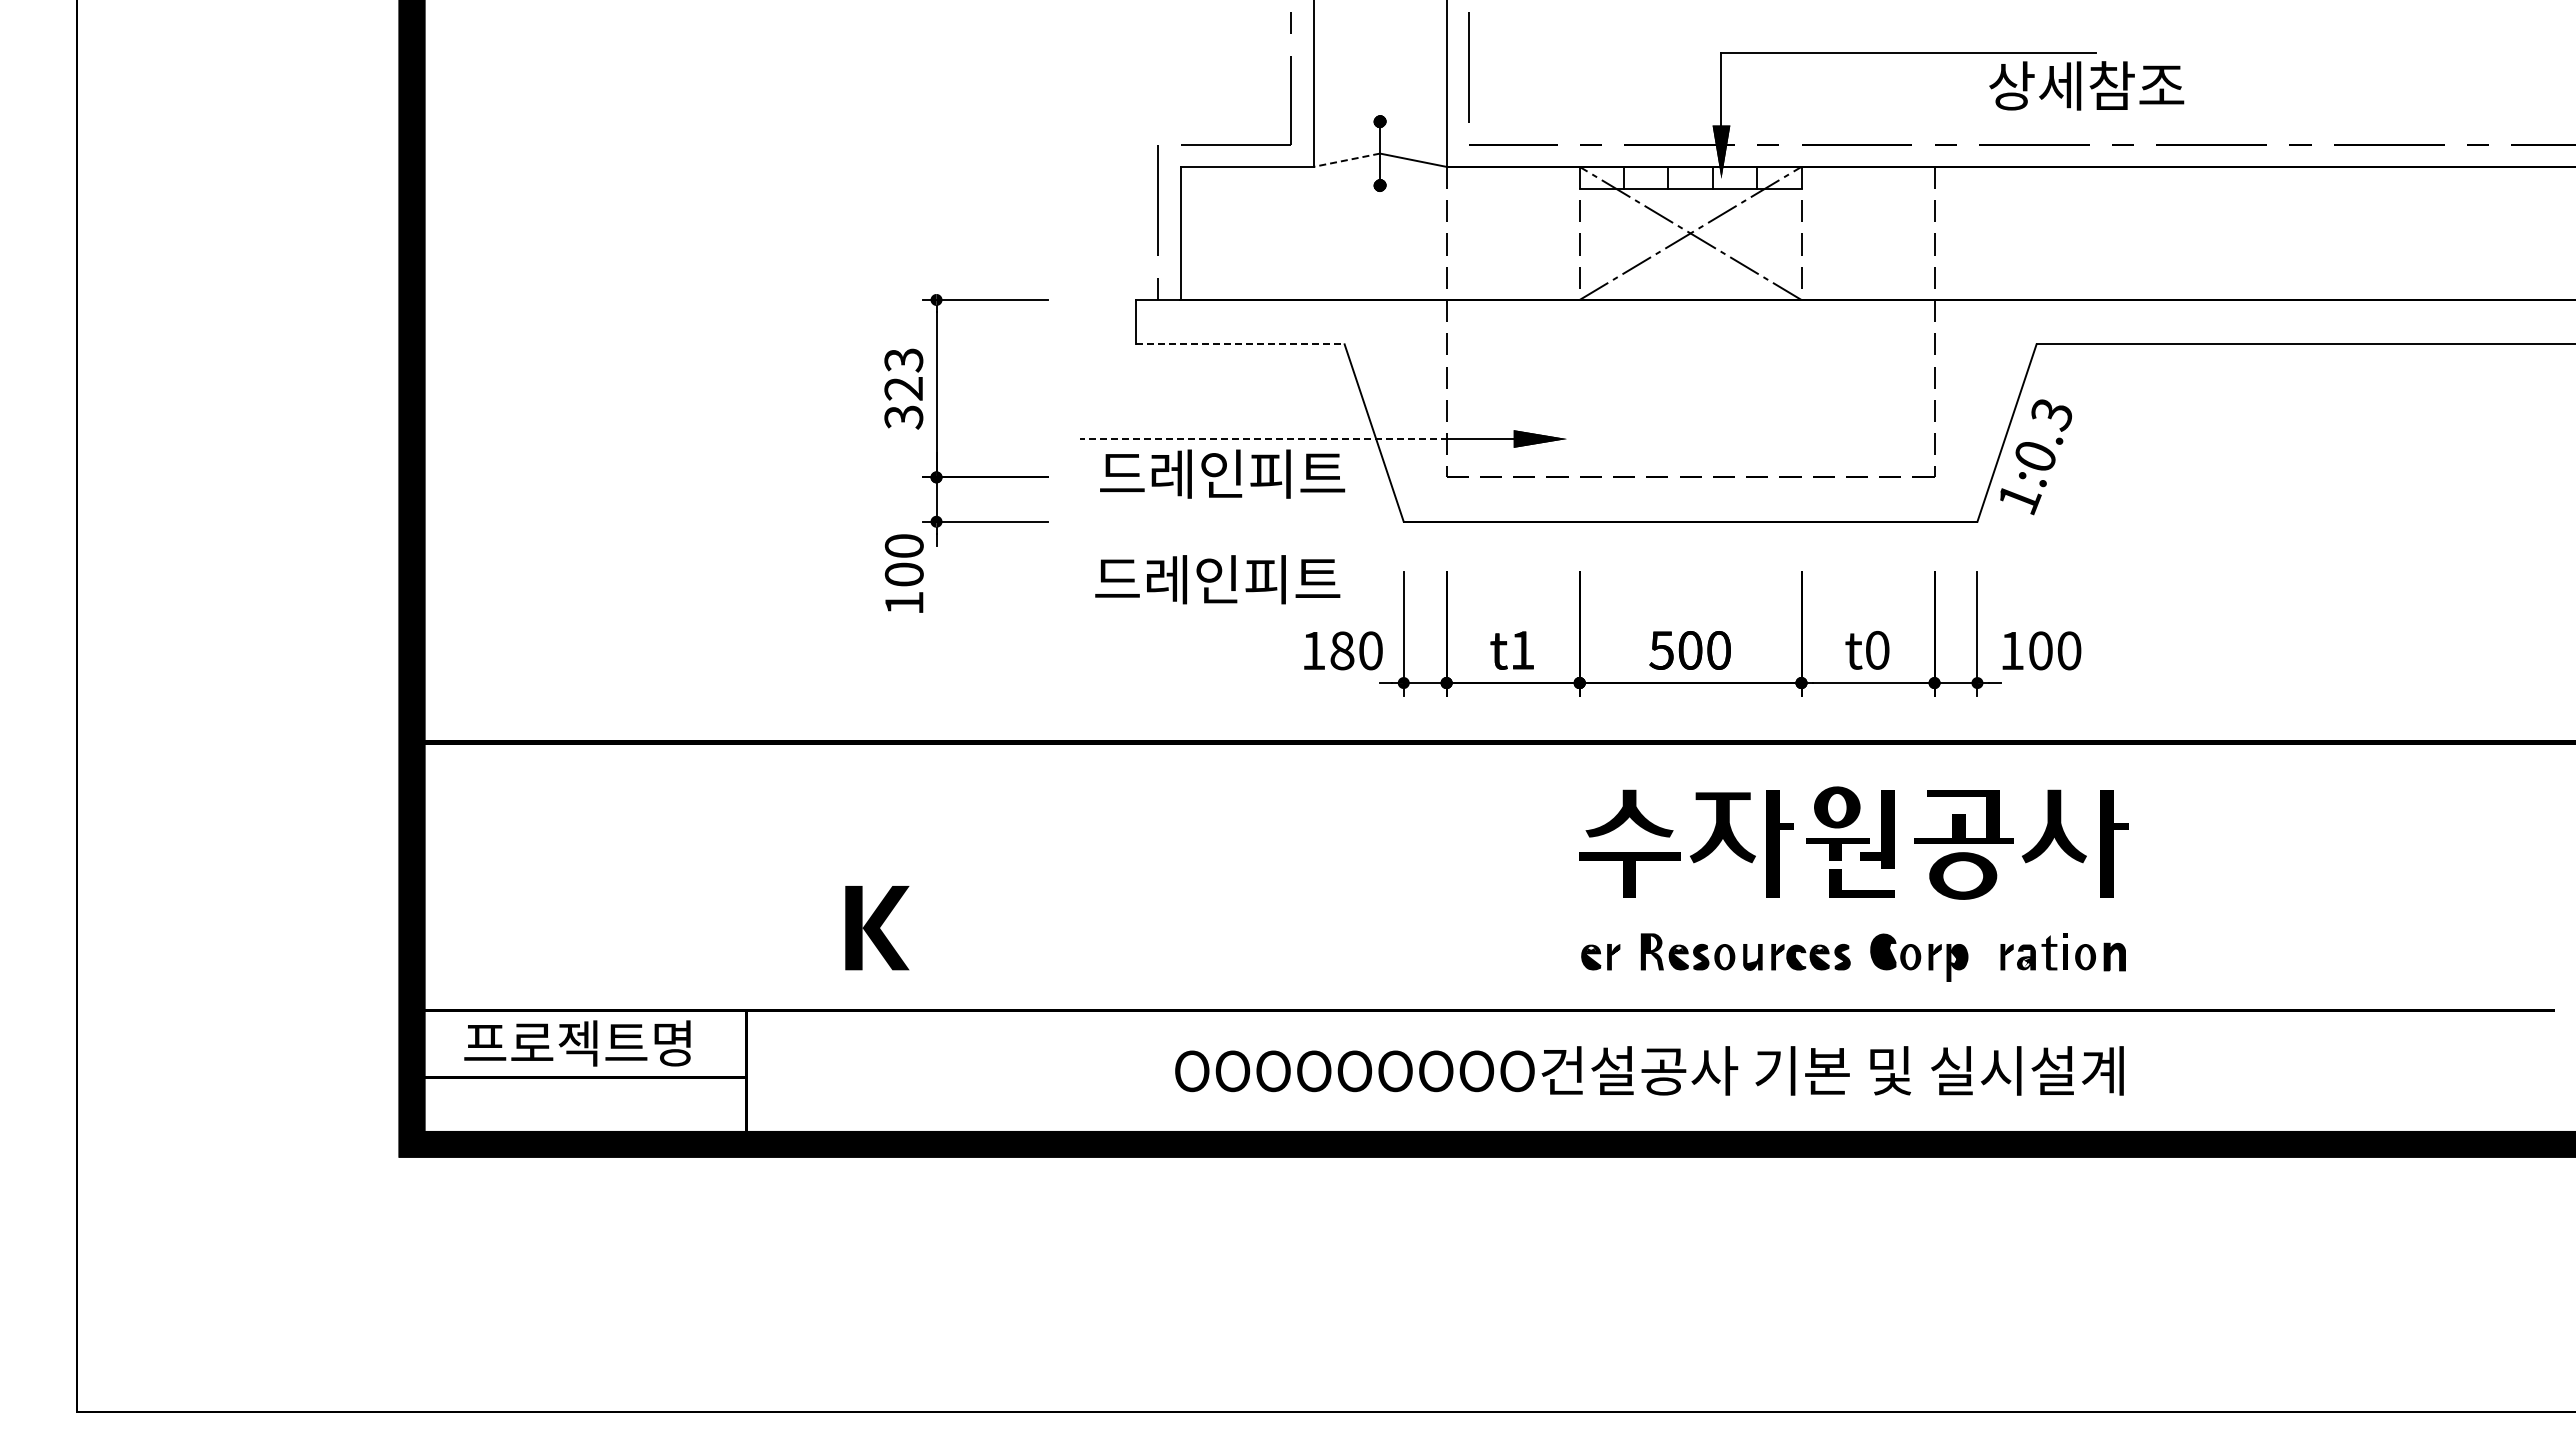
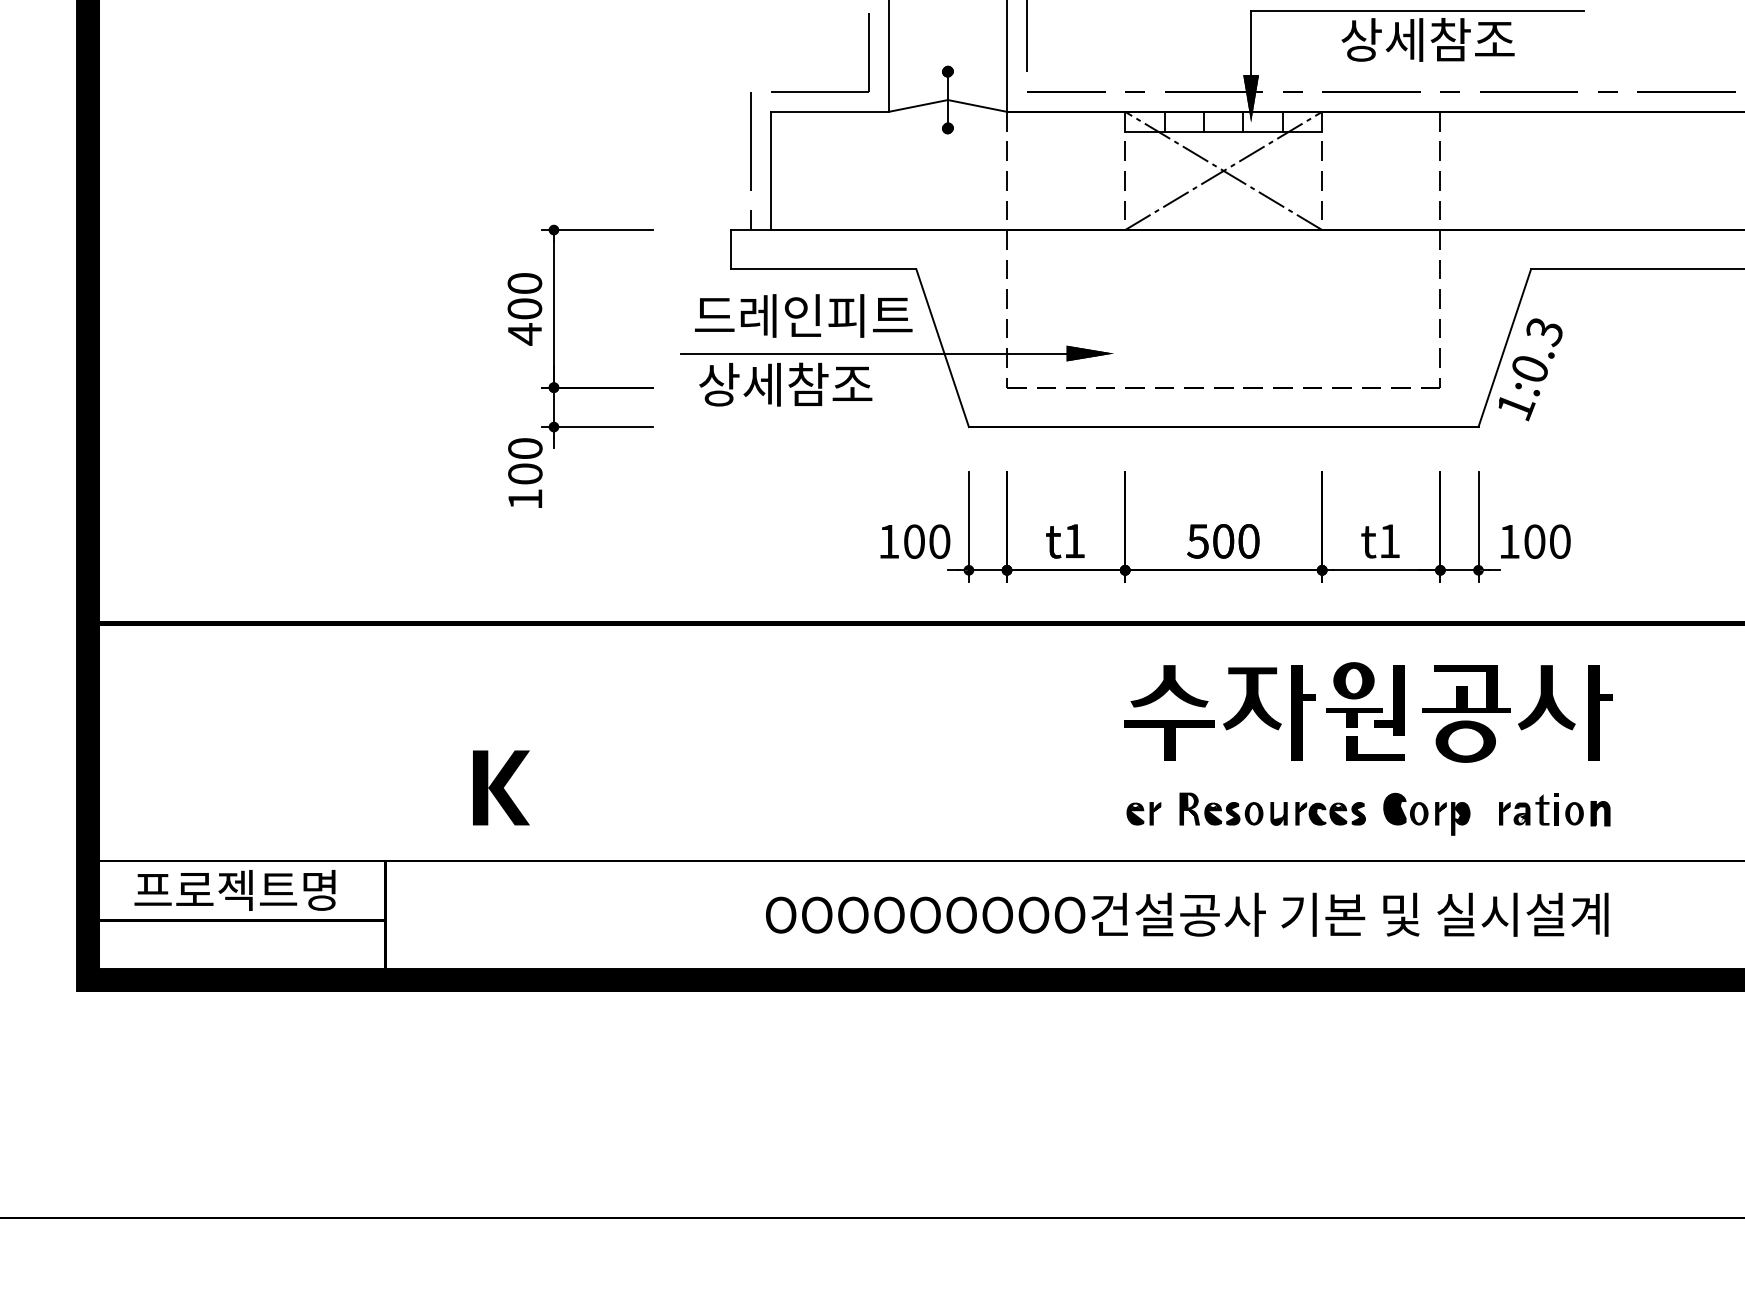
text: (2086, 85) -> (1427, 39), moved
line: (1346, 160) -> (918, 106), dashed -> solid
line: (1240, 344) -> (823, 269), dashed -> solid
text: (903, 389) -> (524, 309), 323 -> 400
line: (1263, 439) -> (844, 353), dashed -> solid
text: (1222, 473) -> (807, 384), 드레인피트 -> 상세참조
text: (1217, 579) -> (803, 315), moved
text: (1877, 649) -> (1389, 540), t0 -> t1
text: (1342, 650) -> (914, 541), 180 -> 100

